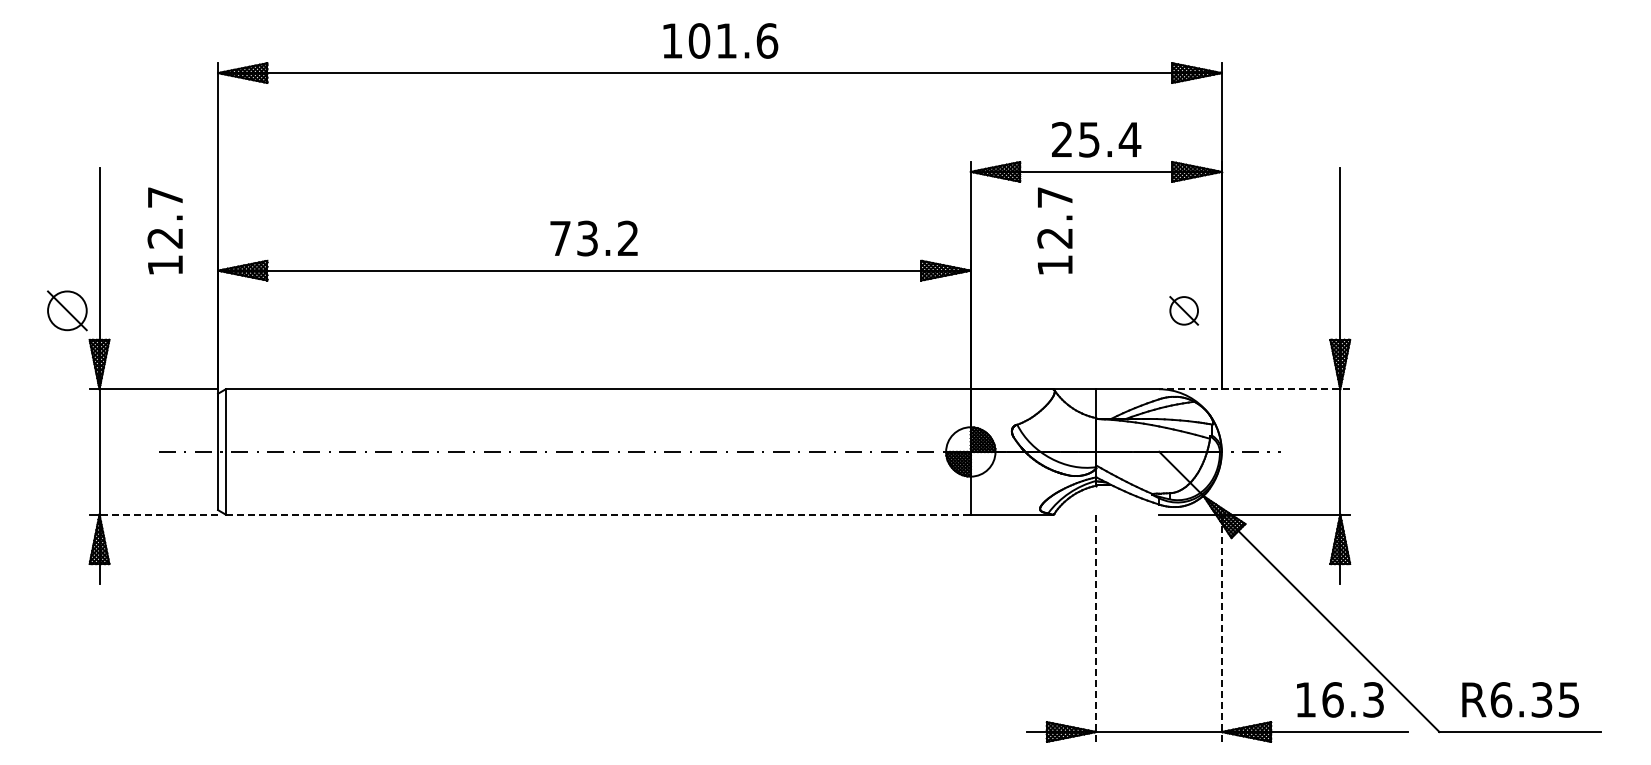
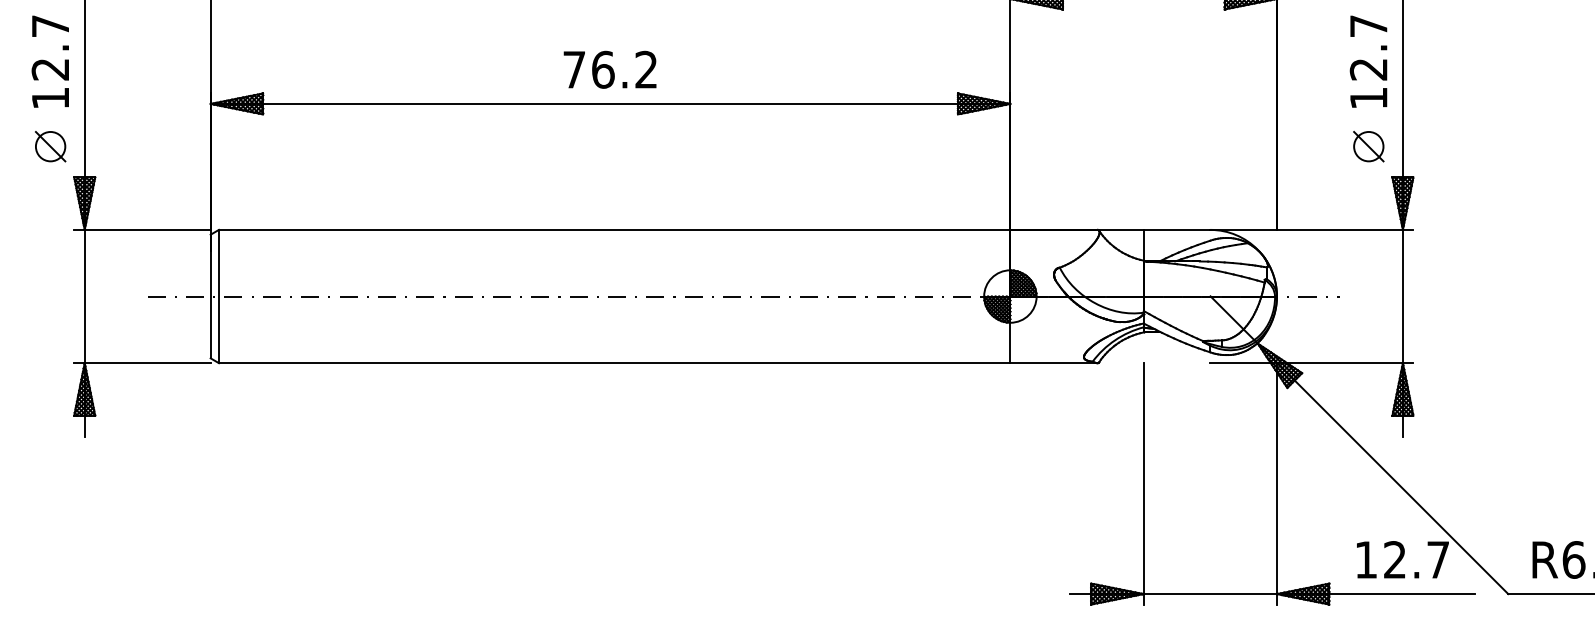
text: (164, 230) -> (49, 61), moved
text: (1054, 230) -> (1368, 61), moved
text: (587, 238) -> (603, 69), 73.2 -> 76.2
part: (67, 310) -> (50, 146), size x0.71
part: (1184, 310) -> (1369, 146), moved
line: (1254, 389) -> (1311, 230), dashed -> solid
line: (158, 514) -> (147, 362), dashed -> solid
line: (598, 514) -> (614, 362), dashed -> solid
line: (1096, 628) -> (1143, 484), dashed -> solid
line: (1221, 628) -> (1276, 484), dashed -> solid
text: (1352, 699) -> (1415, 559), 16.3 -> 12.7

